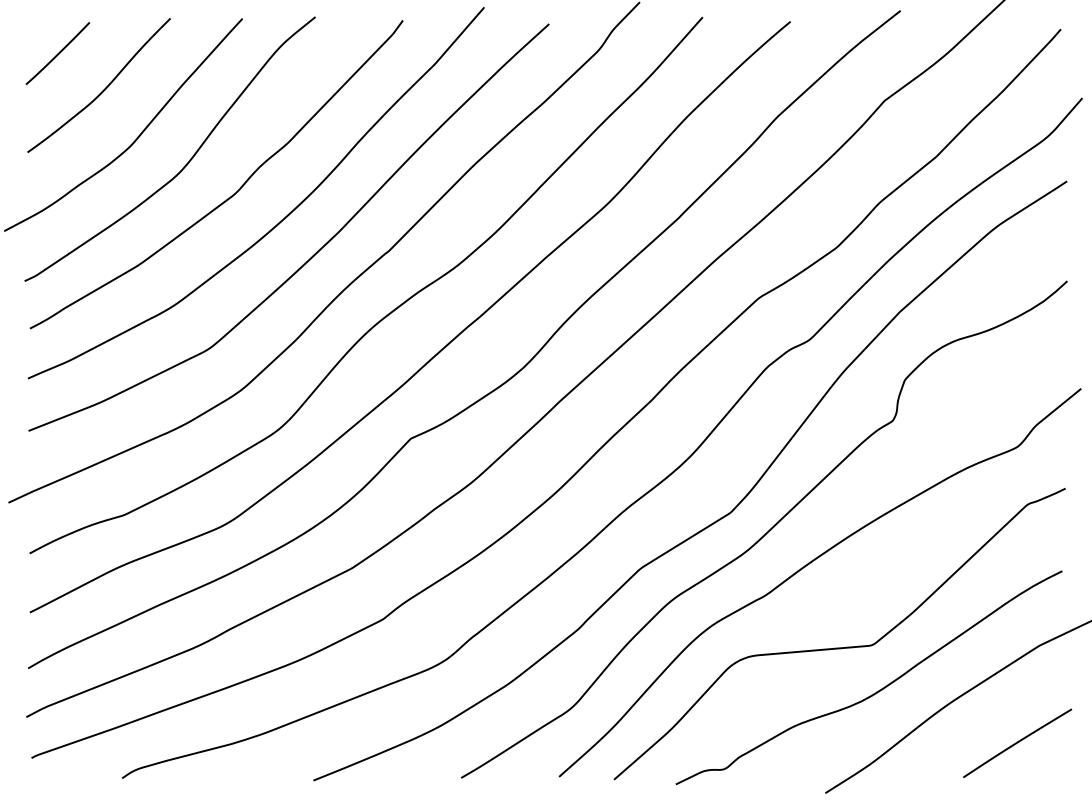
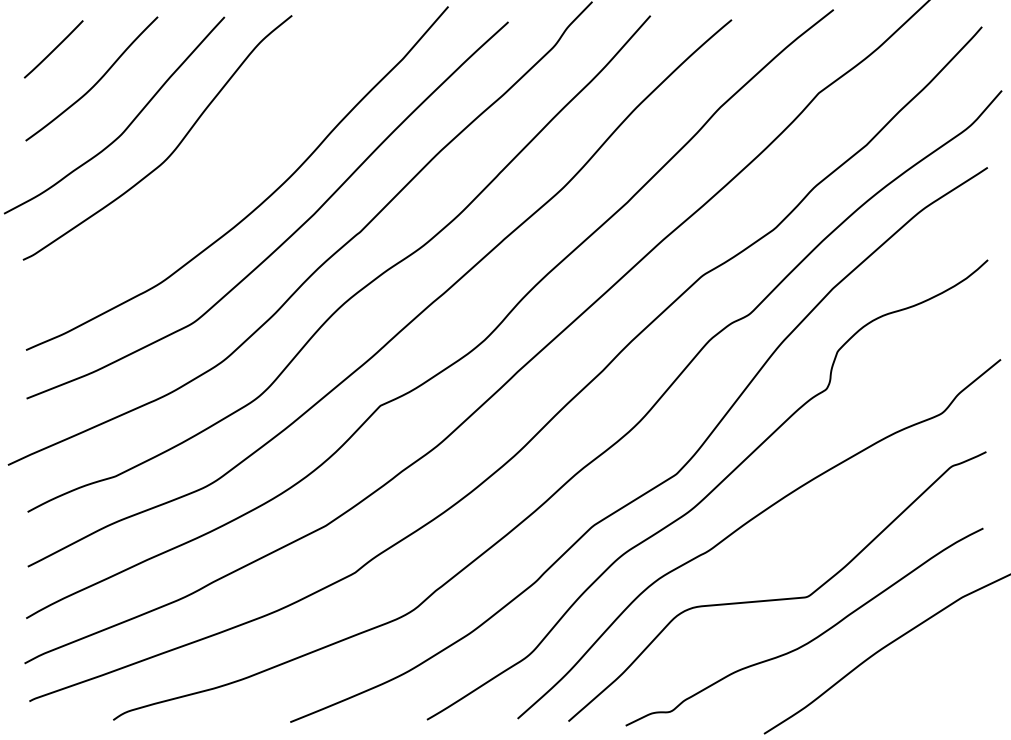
curve: (232, 194) -> (215, 179), removed
line: (1017, 743) -> (941, 687), removed

